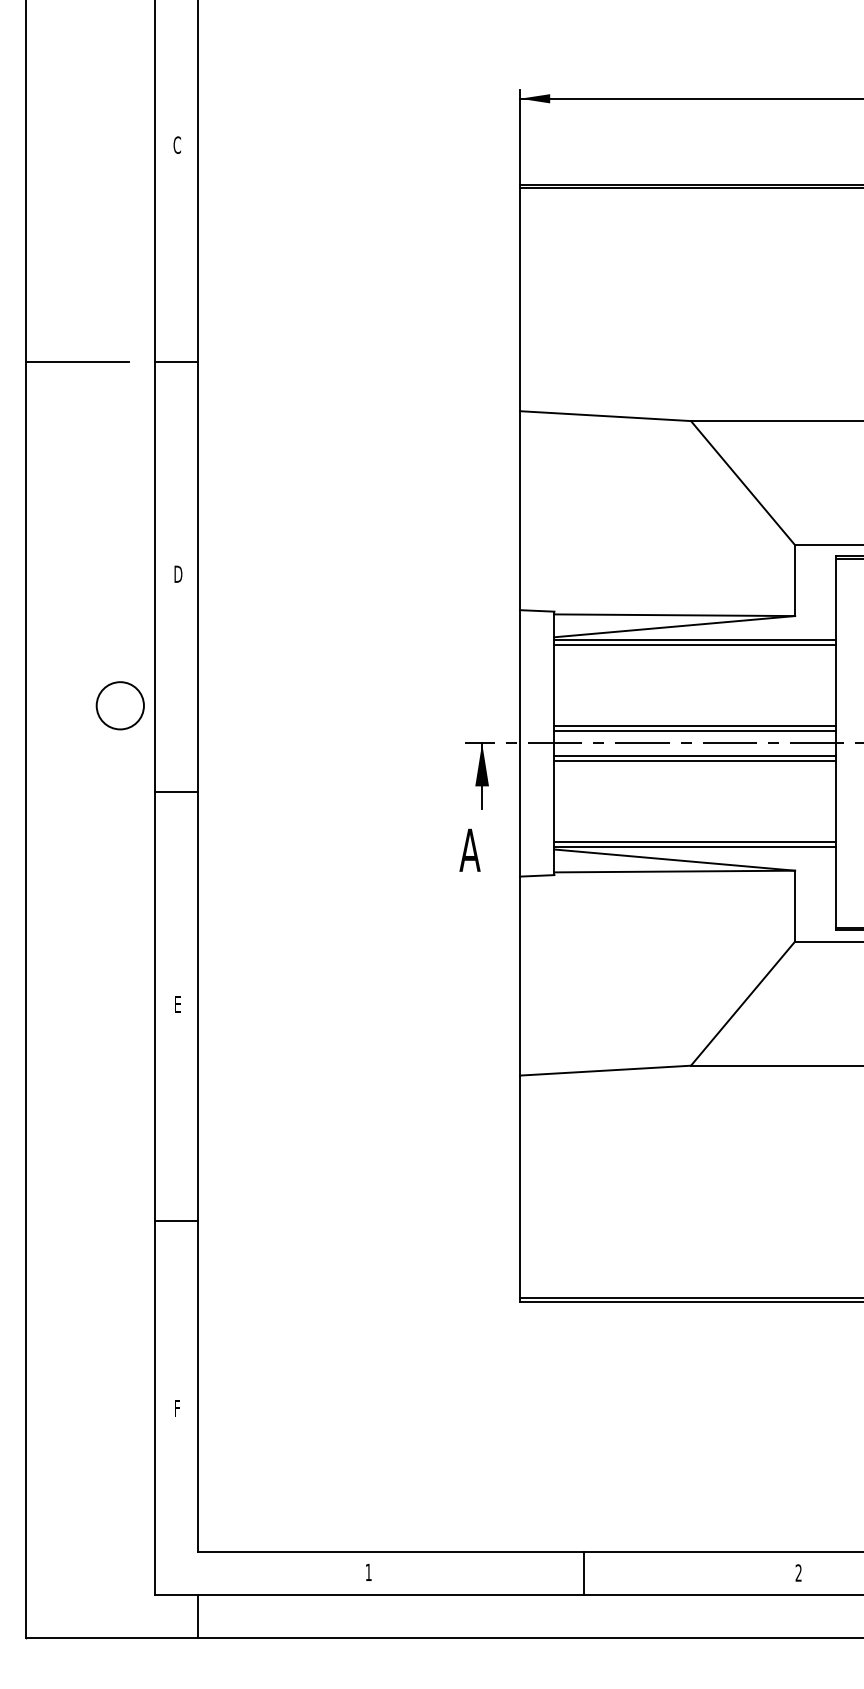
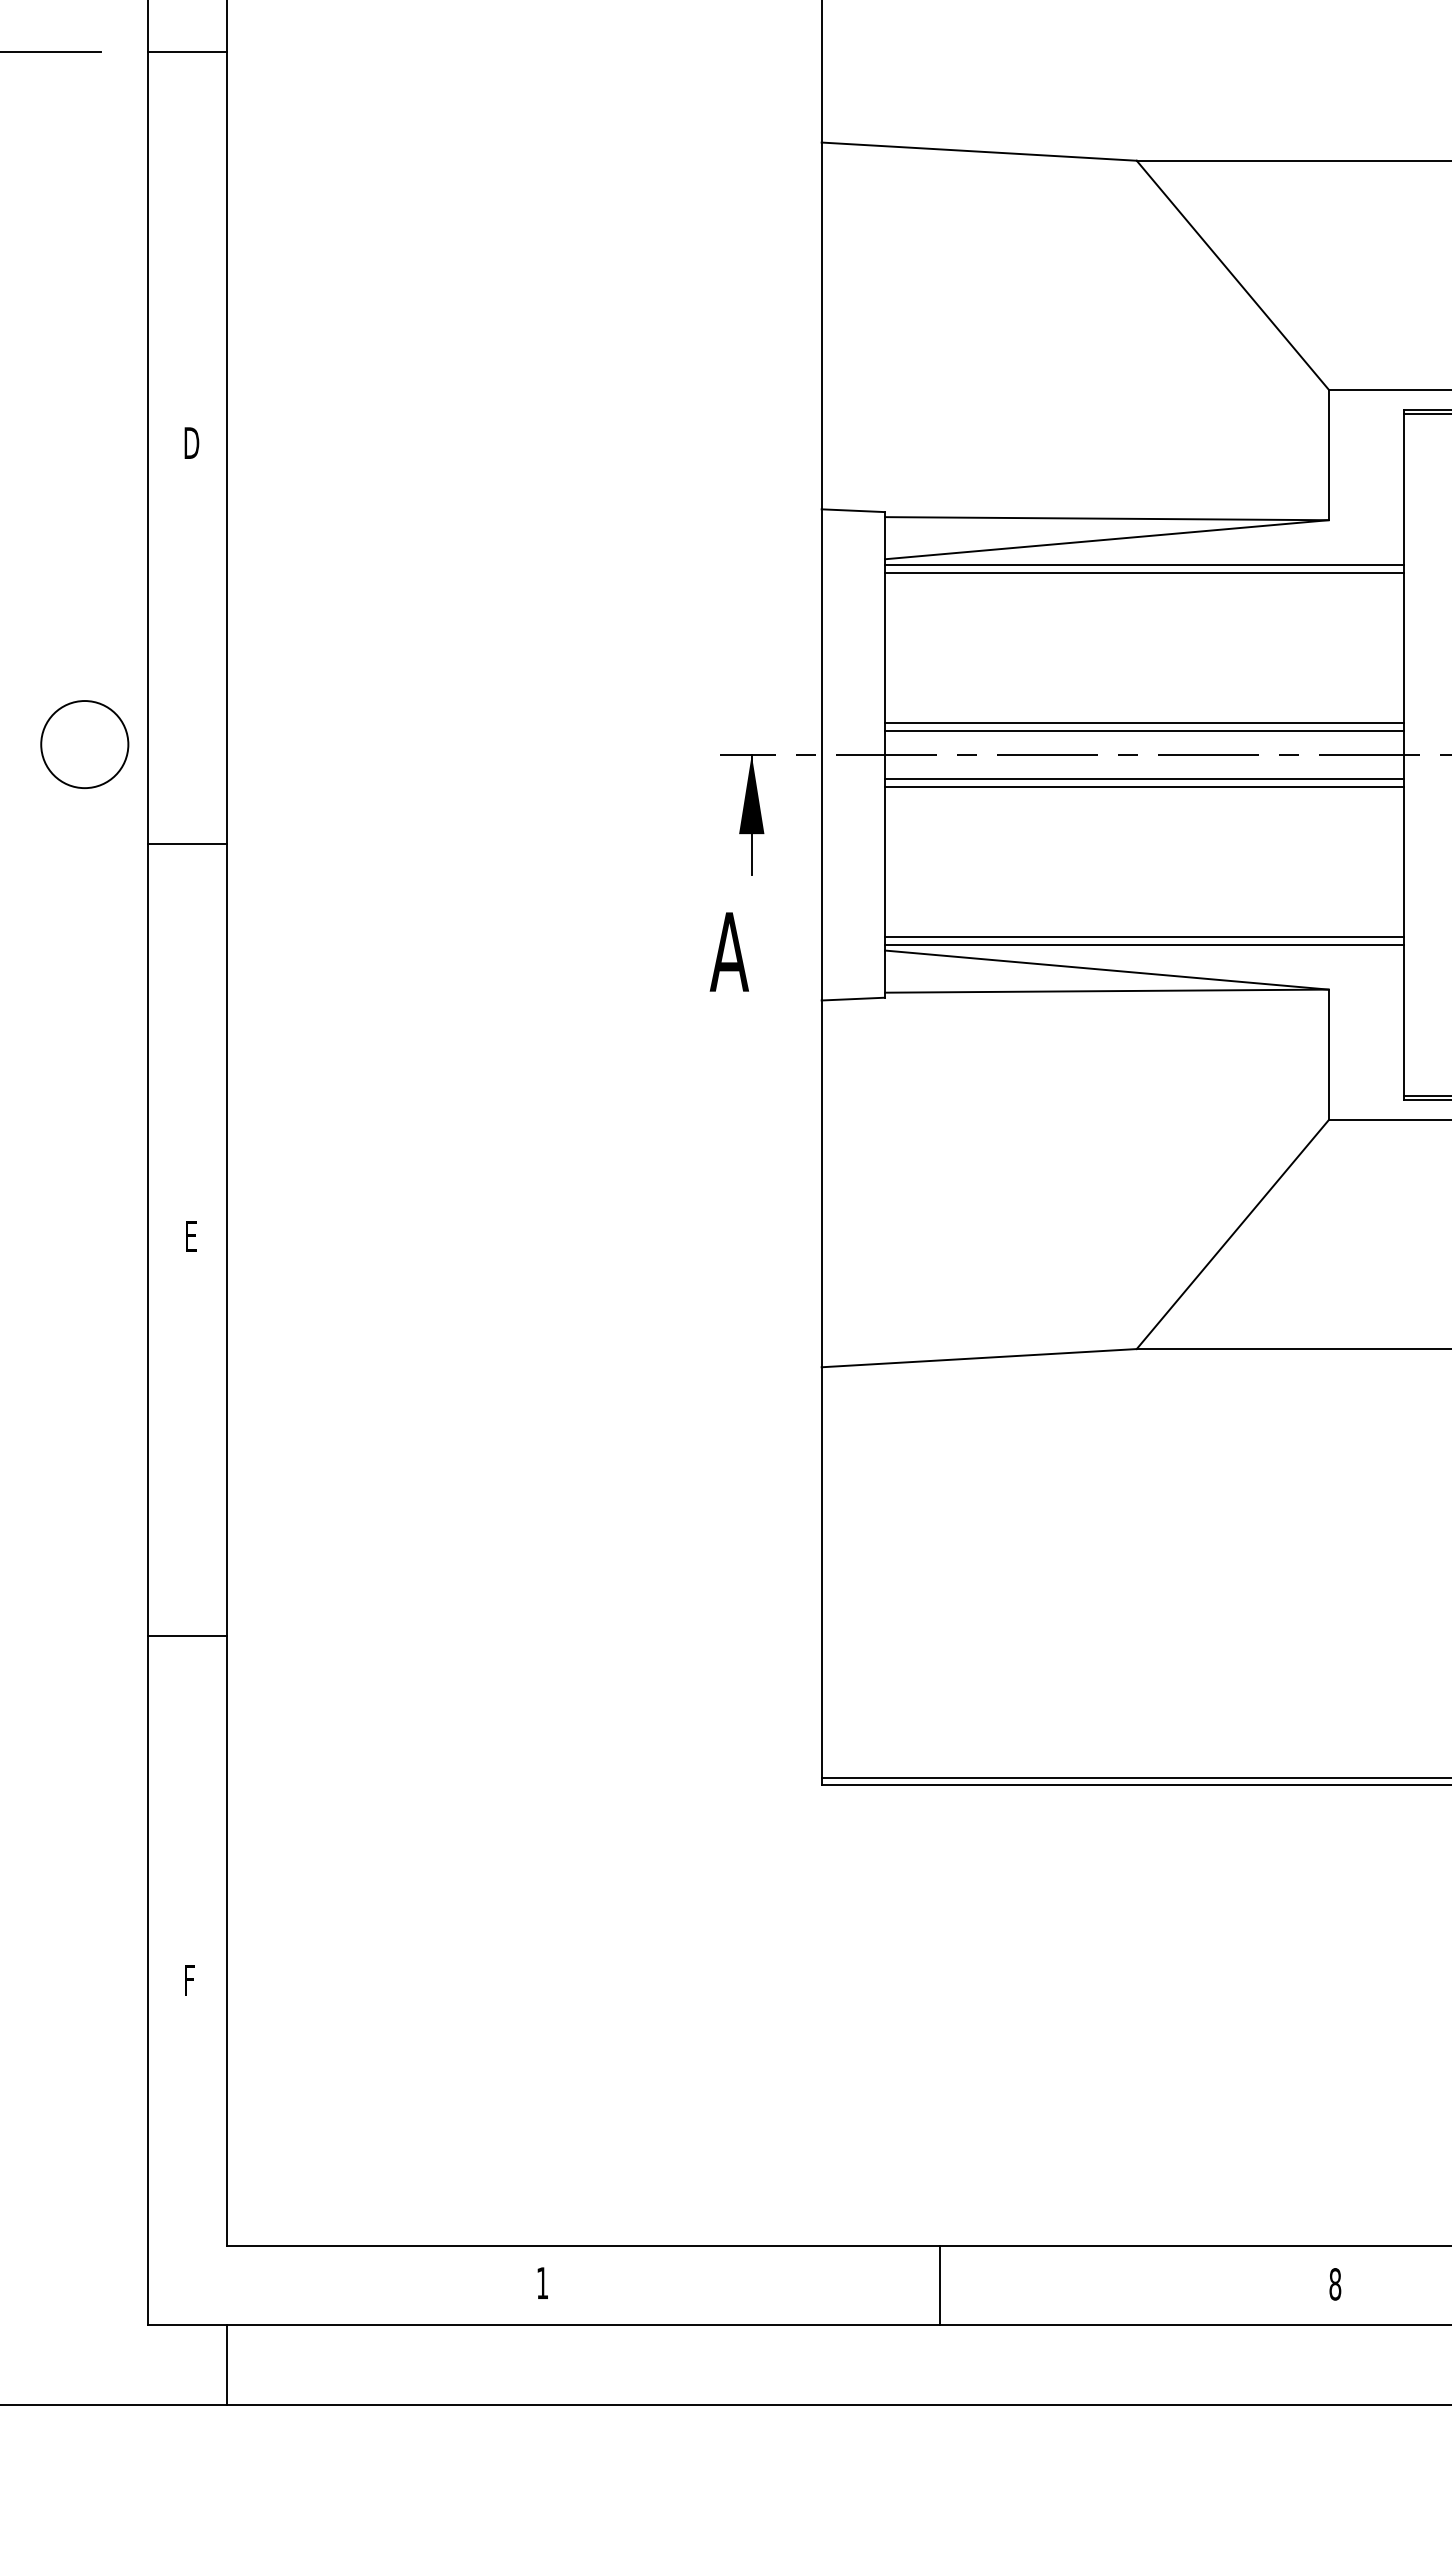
circle: (119, 705) -> (83, 744), moved
text: (798, 1572) -> (1334, 2283), 2 -> 8

